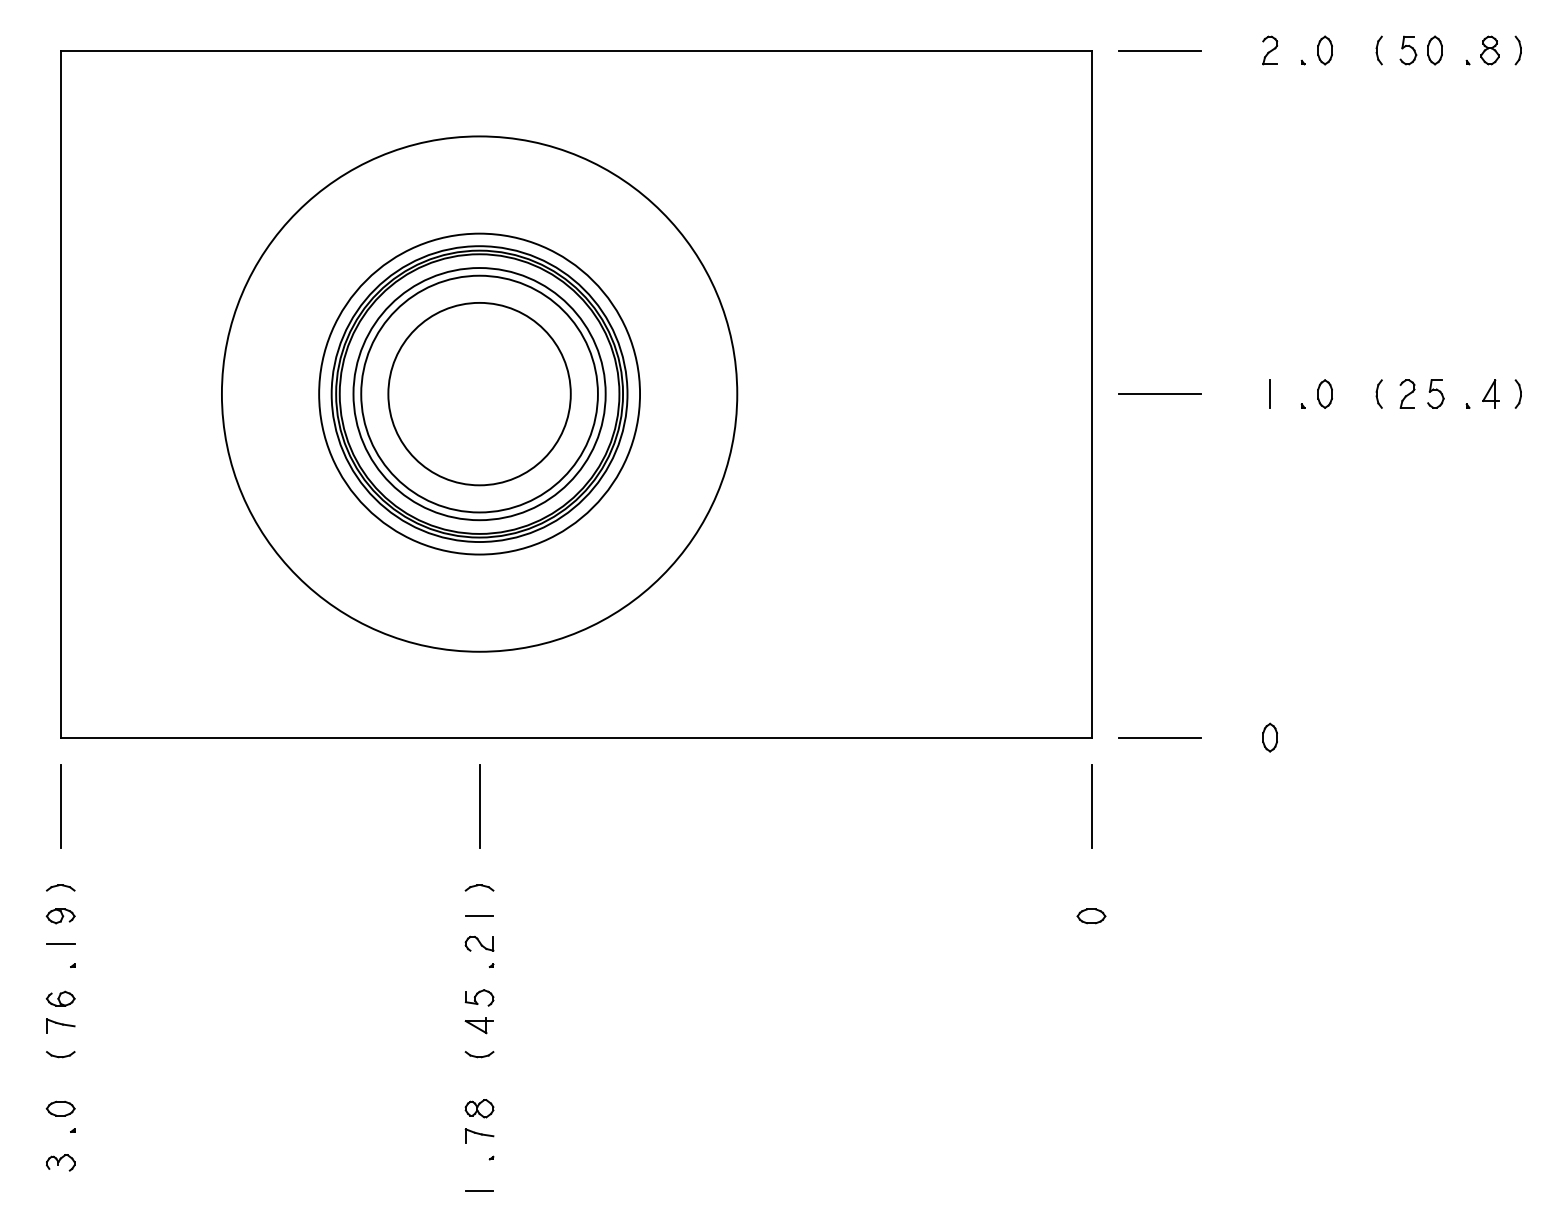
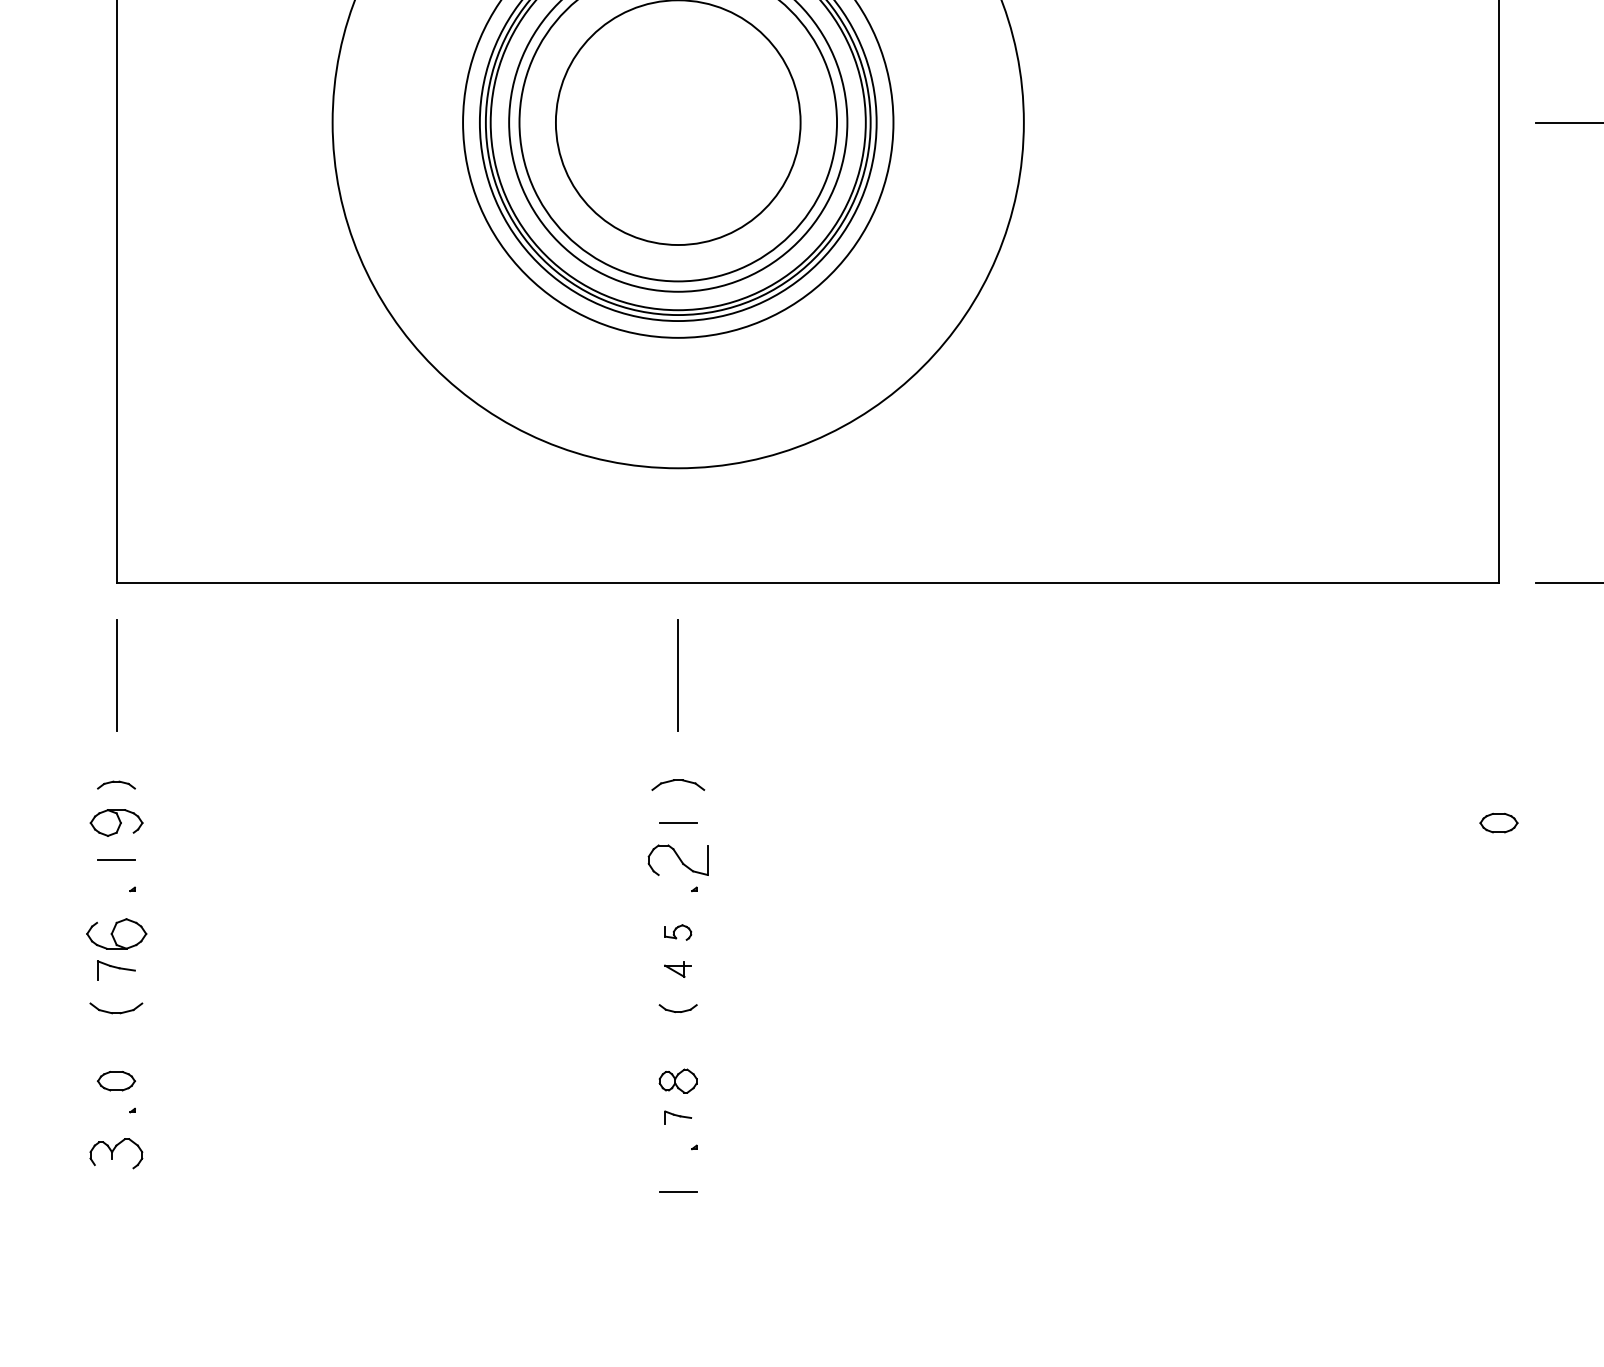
line: (1091, 806) -> (1499, 675), removed
part: (479, 887) -> (678, 784), size x1.4
part: (60, 916) -> (116, 823), size x1.4
part: (479, 943) -> (678, 859), size x1.6
part: (479, 997) -> (678, 931), size x0.7
part: (60, 998) -> (116, 933), size x1.6
part: (478, 1025) -> (676, 969), size x0.7
part: (60, 1054) -> (116, 1008), size x1.4
part: (479, 1135) -> (678, 1117), size x0.7
part: (60, 1162) -> (116, 1153), size x1.4

